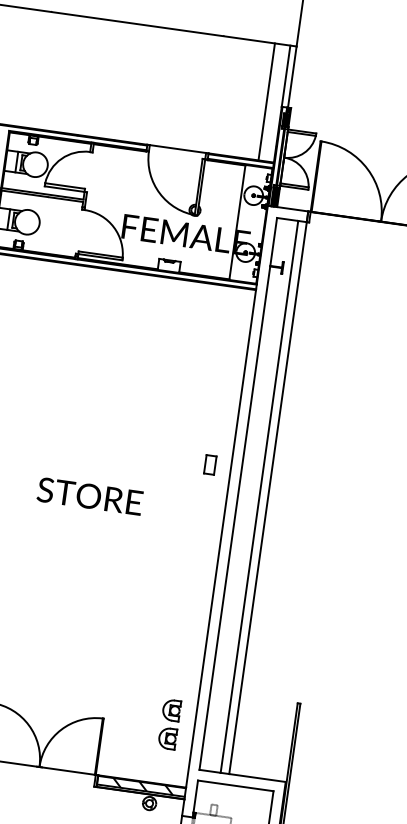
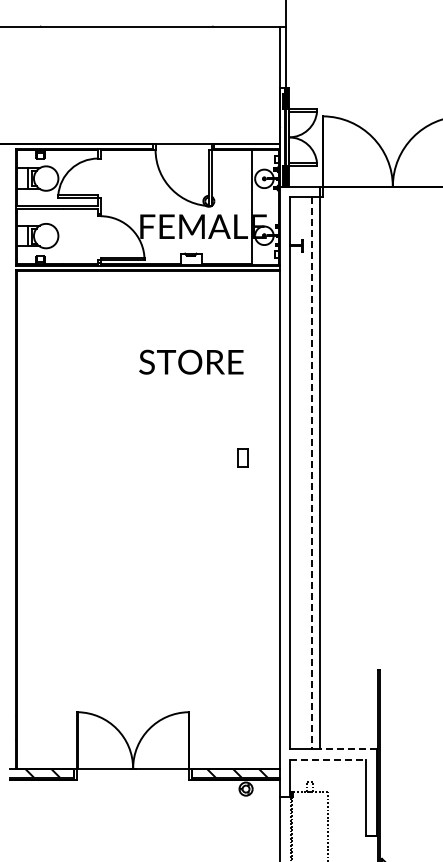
line: (267, 101) -> (264, 84), removed
part: (209, 464) -> (242, 457), moved
text: (90, 495) -> (191, 361), moved
line: (259, 497) -> (311, 473), solid -> dashed
part: (169, 724) -> (254, 708), removed
line: (256, 778) -> (347, 749), solid -> dashed
line: (236, 785) -> (328, 759), solid -> dashed

